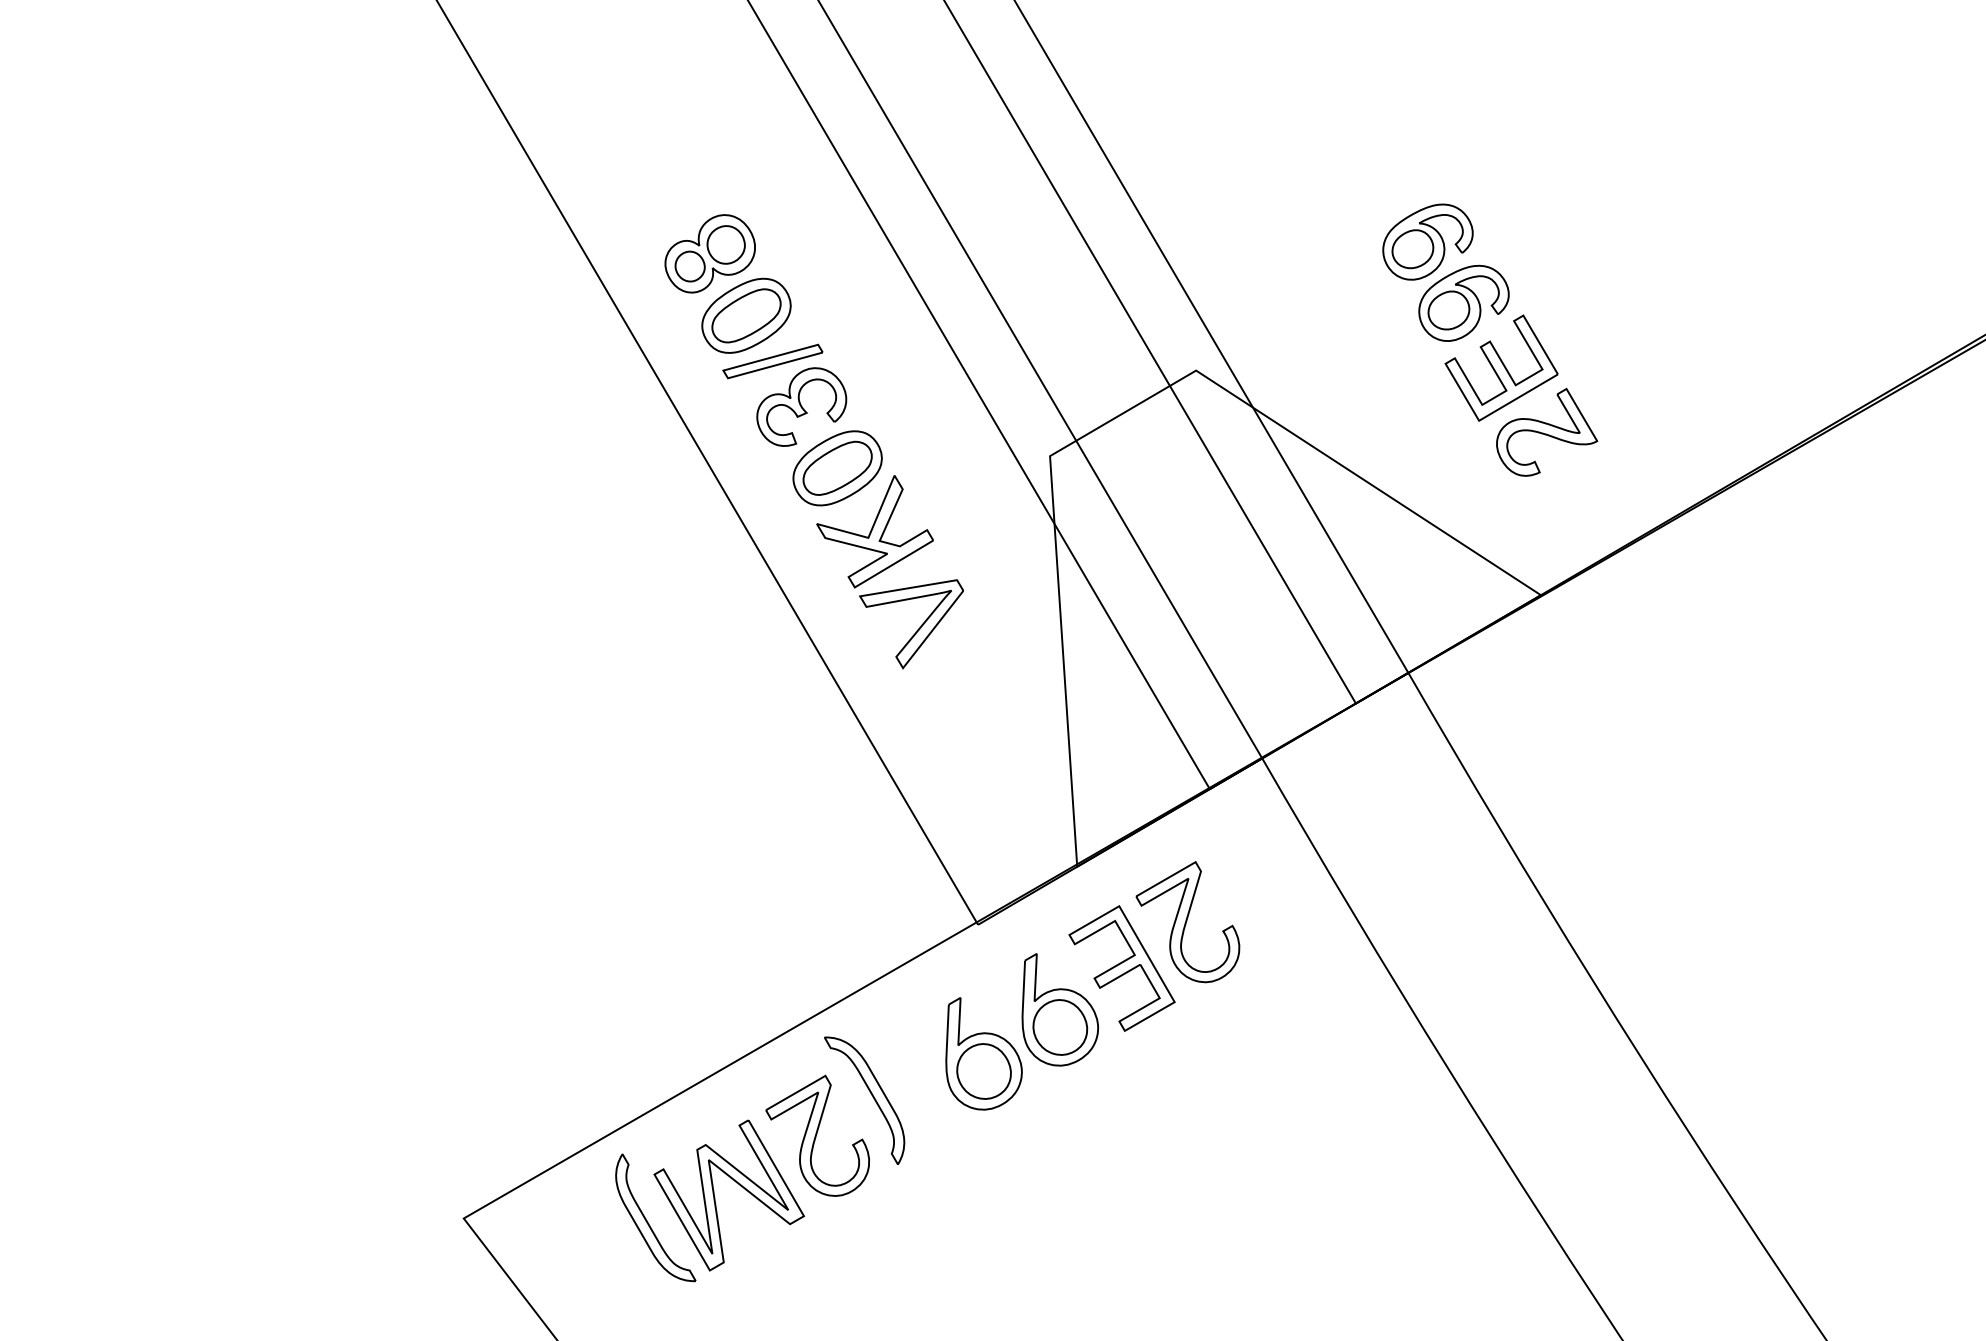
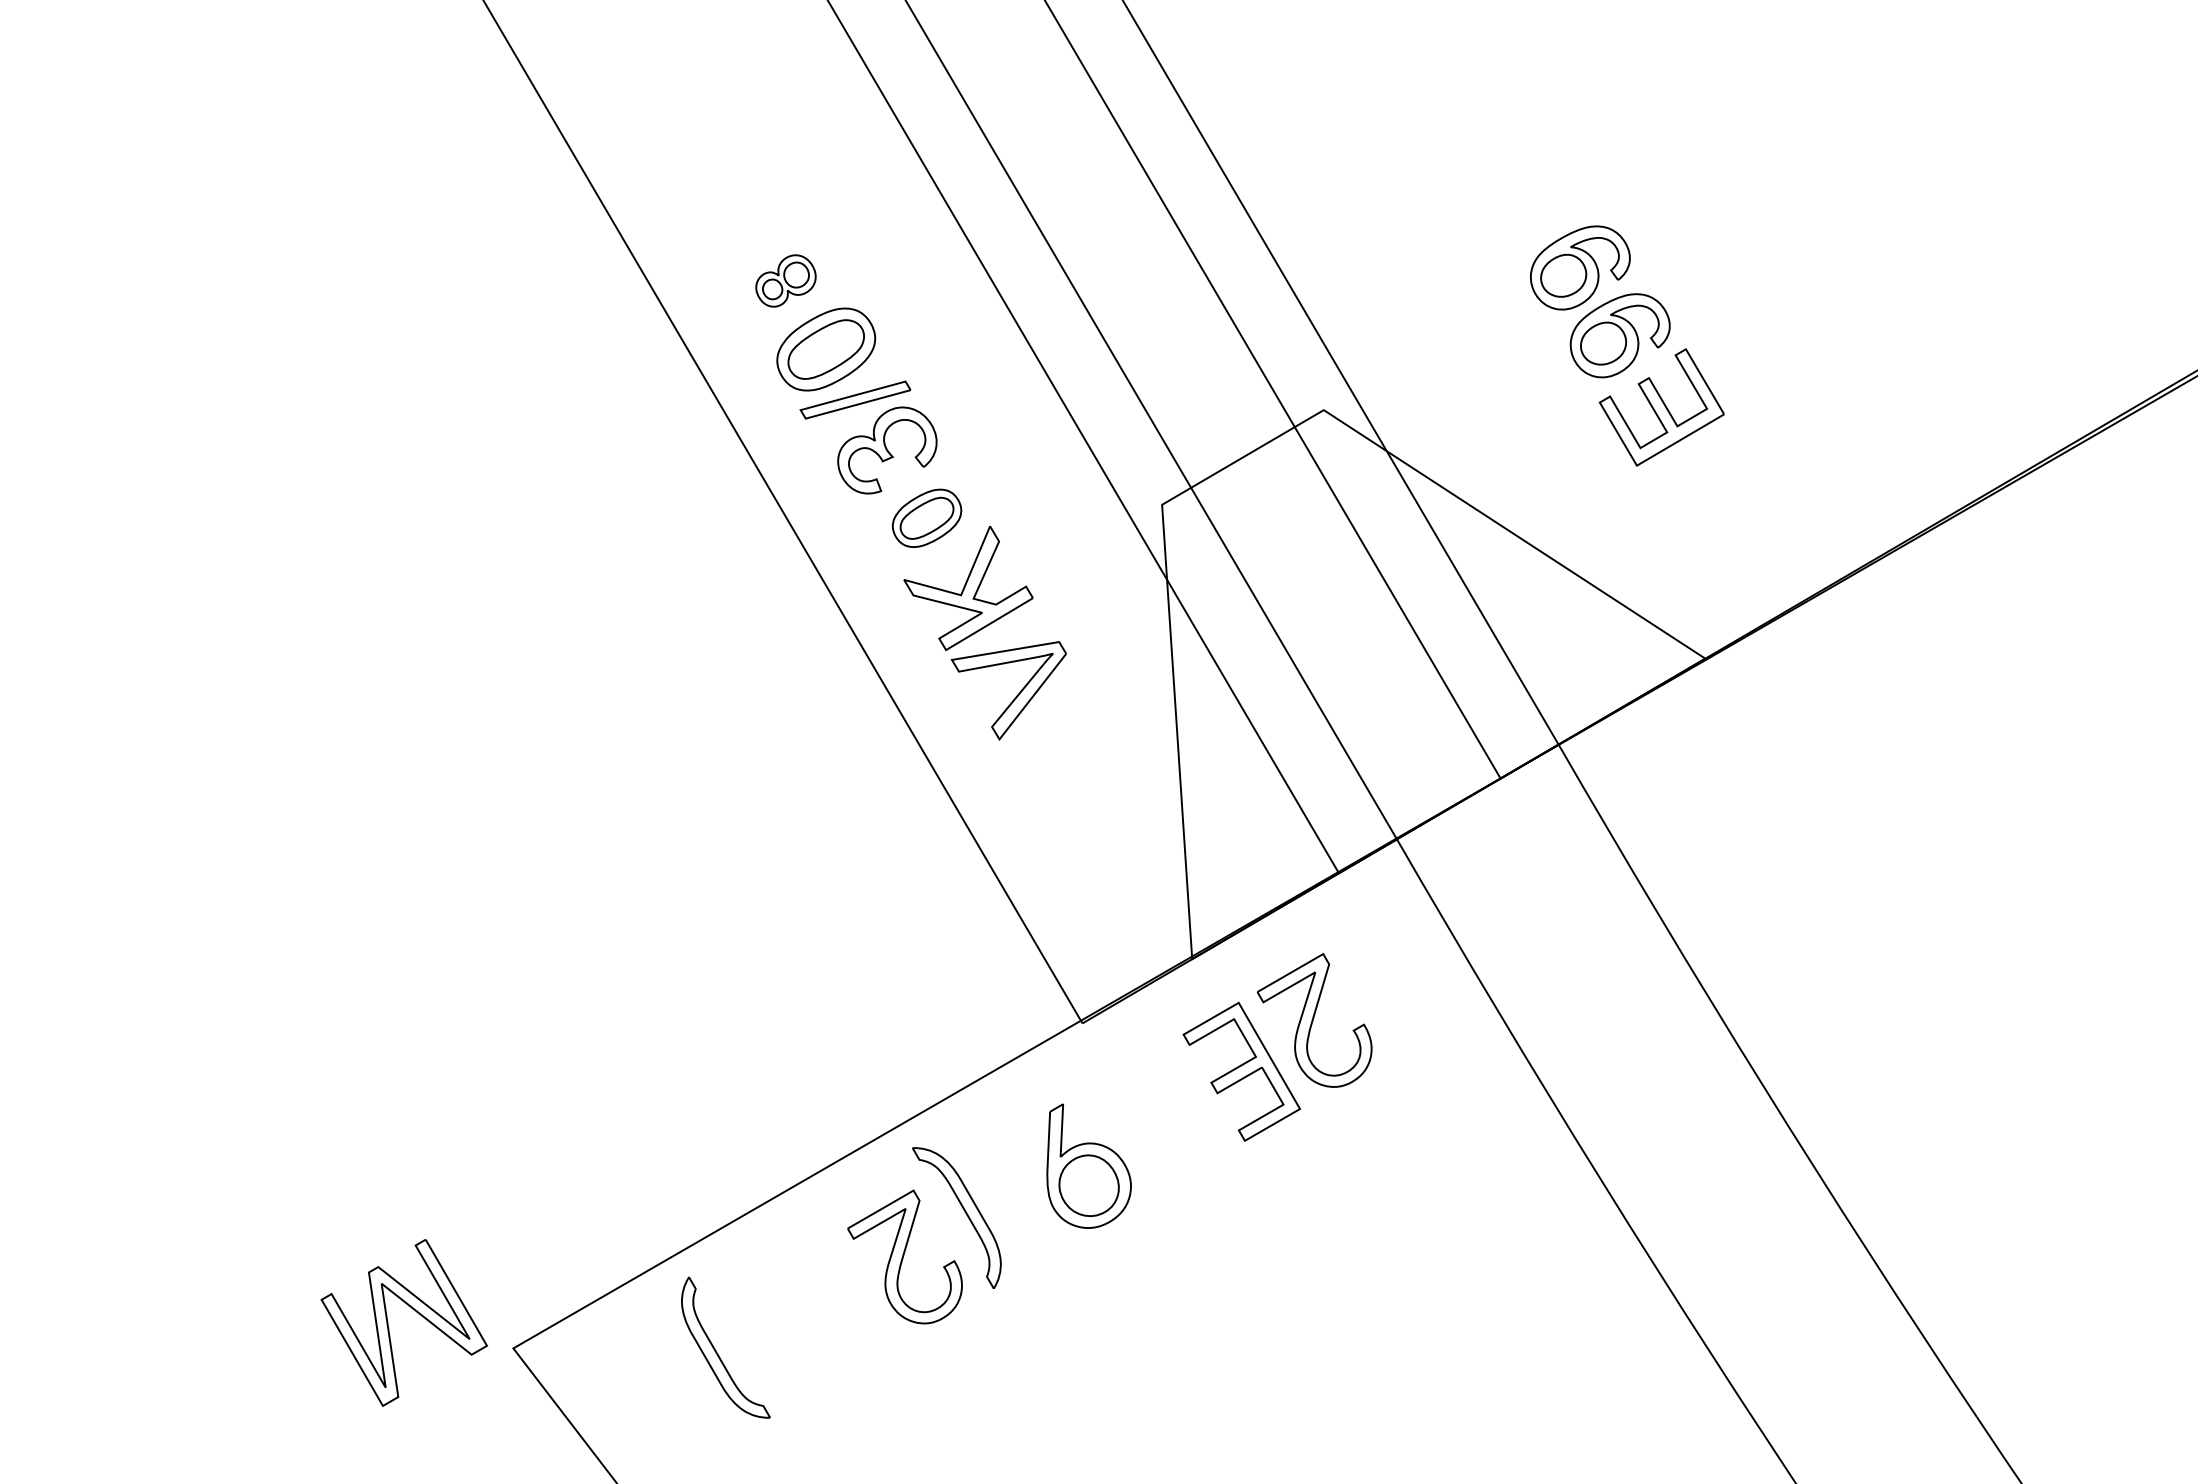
part: (709, 253) -> (785, 280), size x0.6
part: (1547, 431) -> (1712, 477), removed
part: (837, 468) -> (926, 518), size x0.7
part: (1060, 1009) -> (1173, 1117), removed
part: (715, 1197) -> (389, 1325), moved

